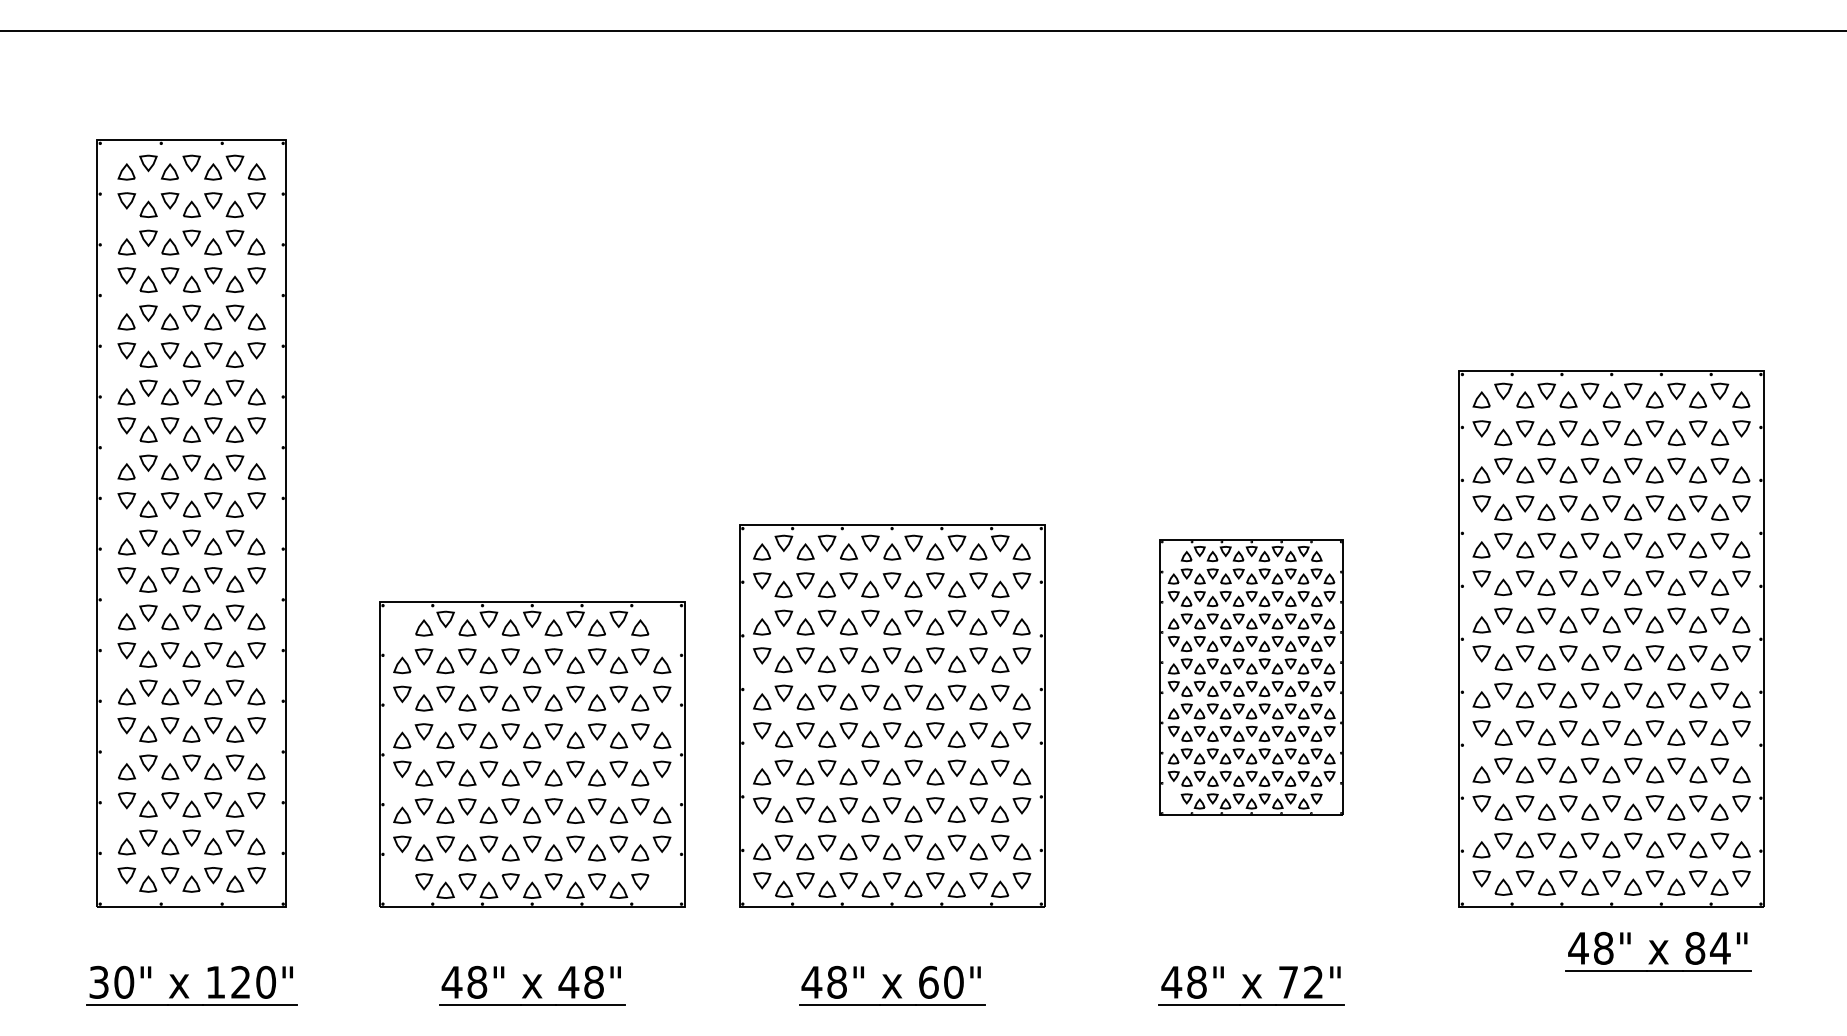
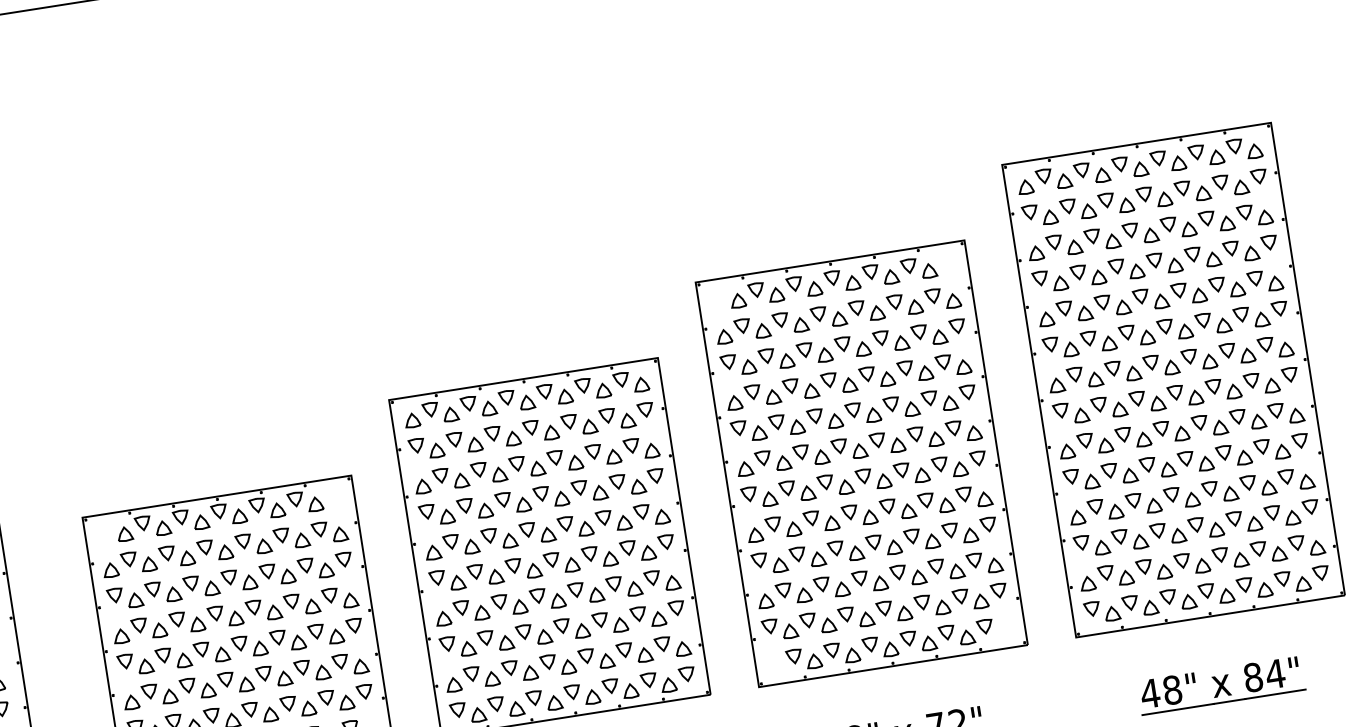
part: (1251, 677) -> (861, 463), size x1.67
part: (1658, 951) -> (1221, 685), moved

